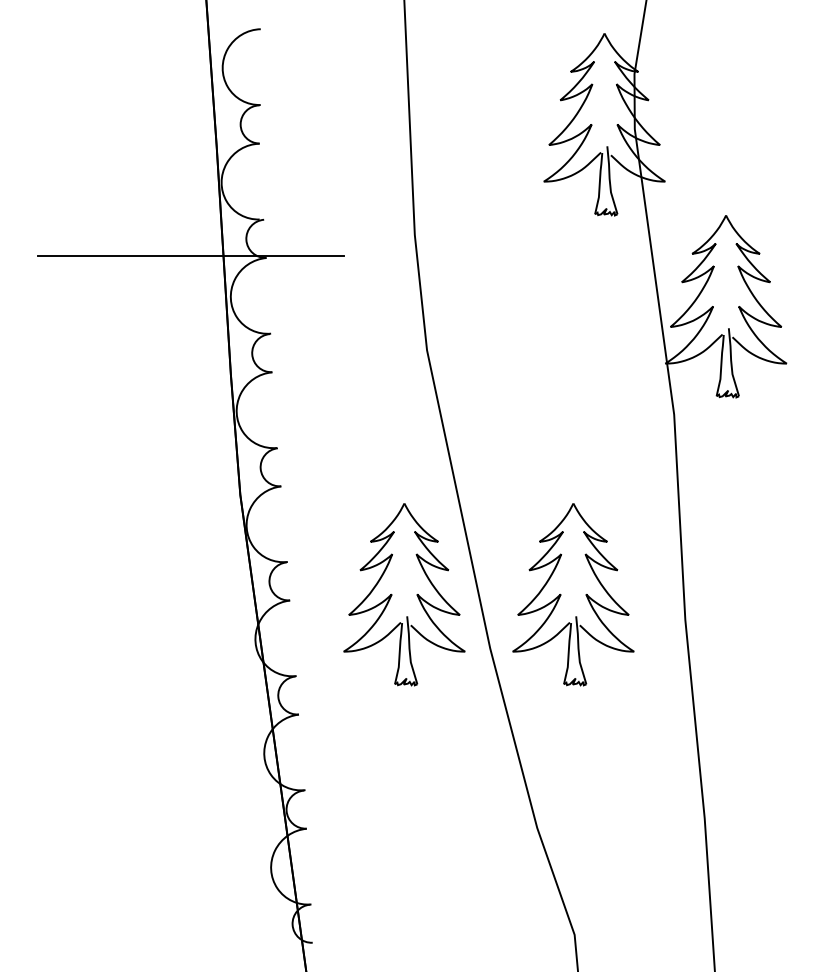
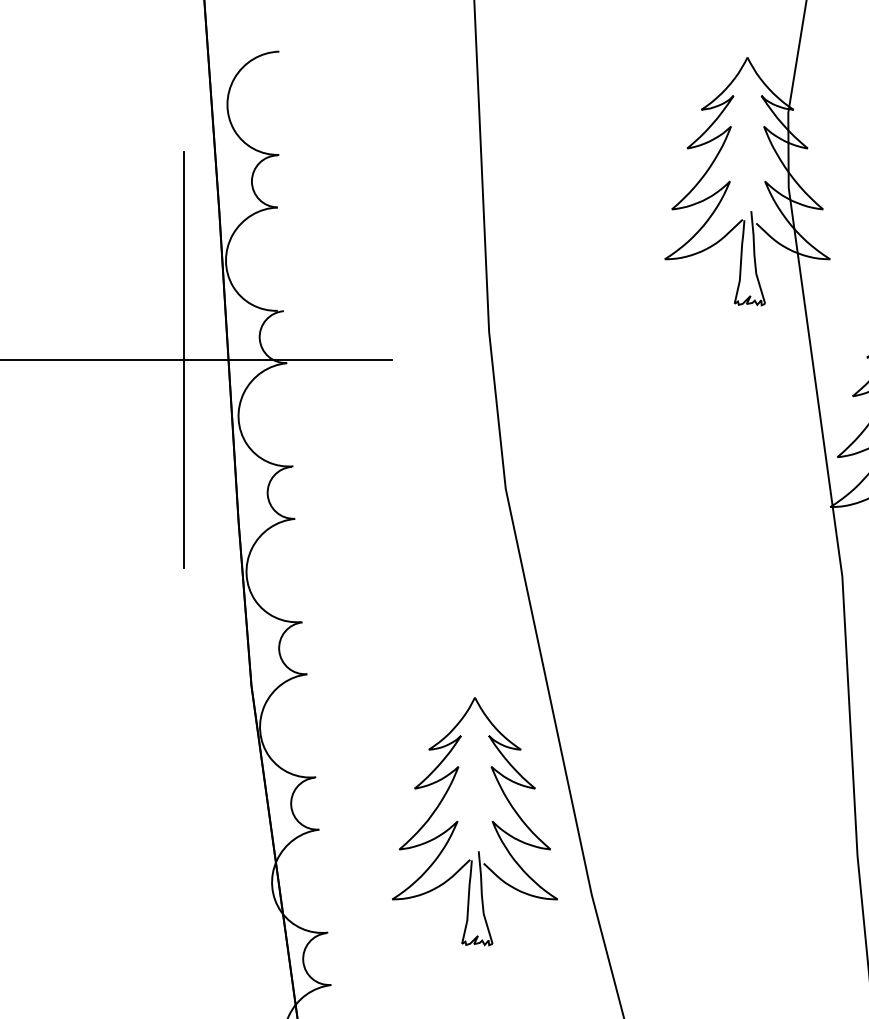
line: (191, 255) -> (184, 359), added
part: (573, 594) -> (705, 821), removed

